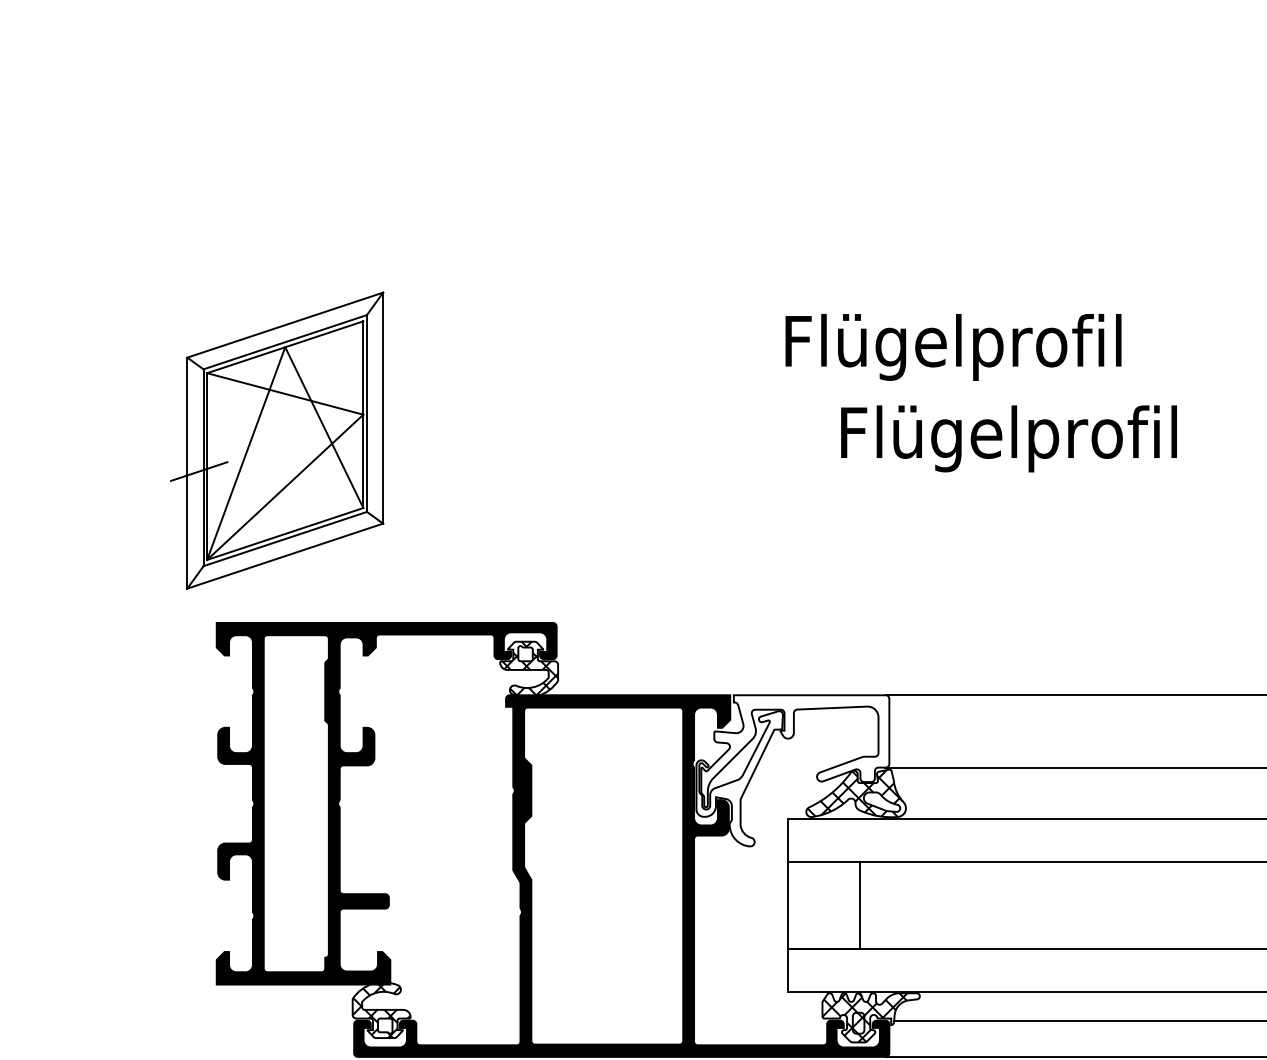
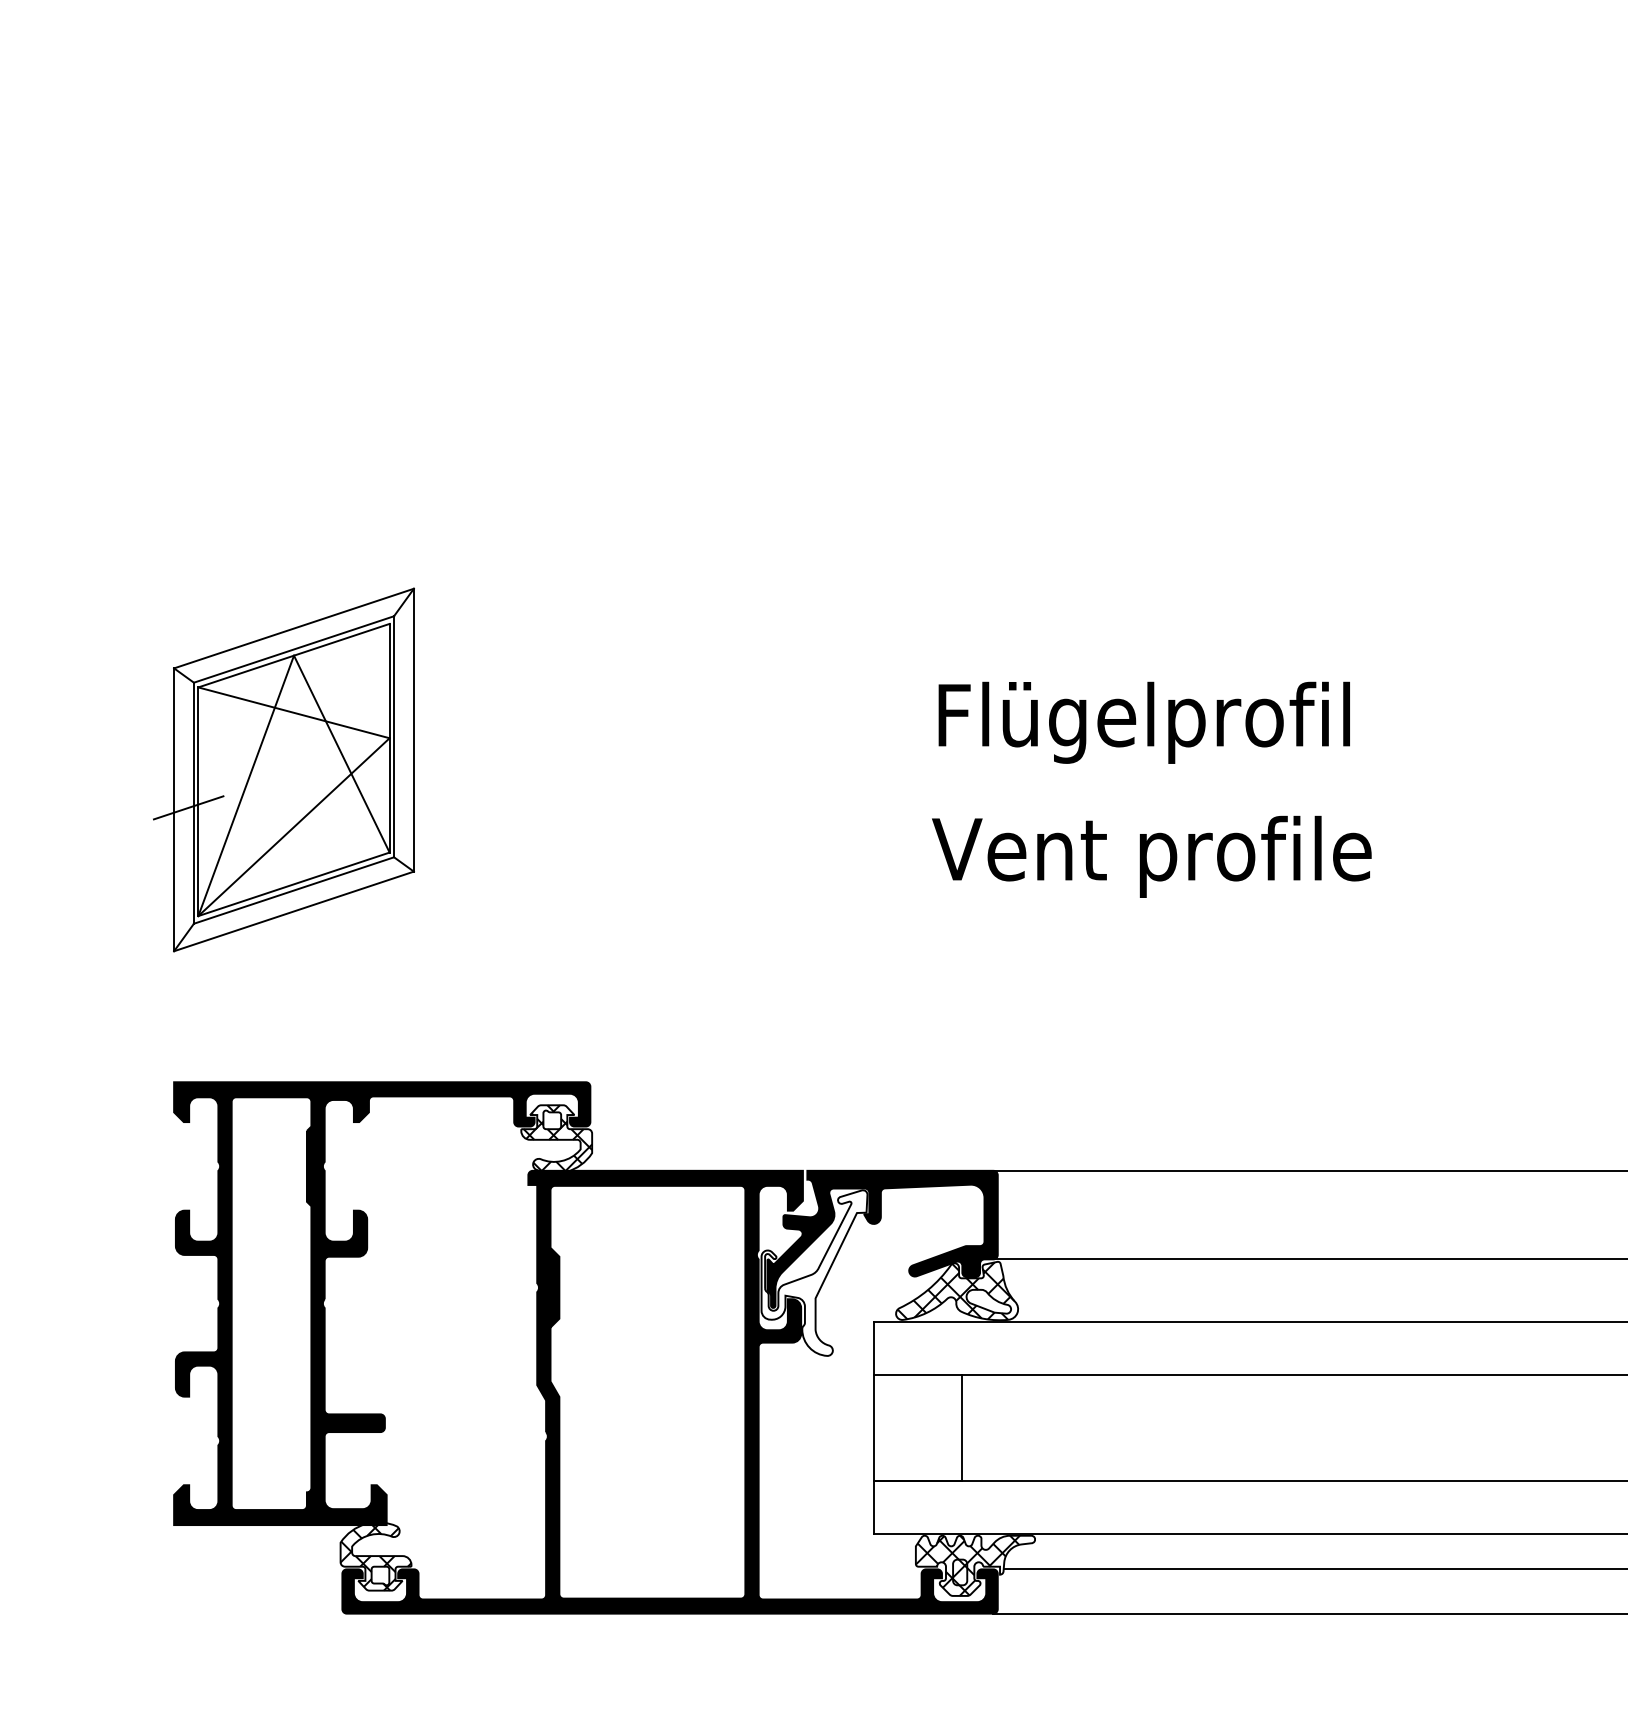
text: (952, 347) -> (1143, 722), moved
text: (1014, 438) -> (1151, 856), Flügelprofil -> Vent profile
part: (276, 440) -> (283, 769), moved
fill: (795, 750) -> (882, 1238), added

